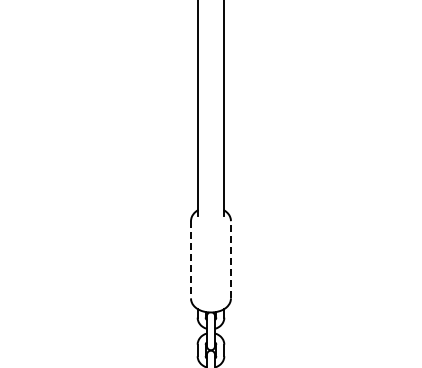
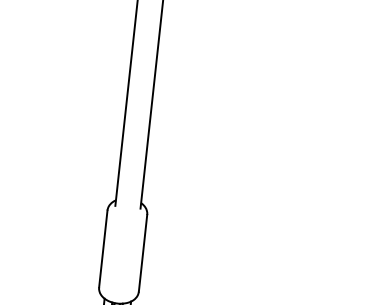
line: (191, 259) -> (103, 248), dashed -> solid
line: (230, 259) -> (142, 252), dashed -> solid

